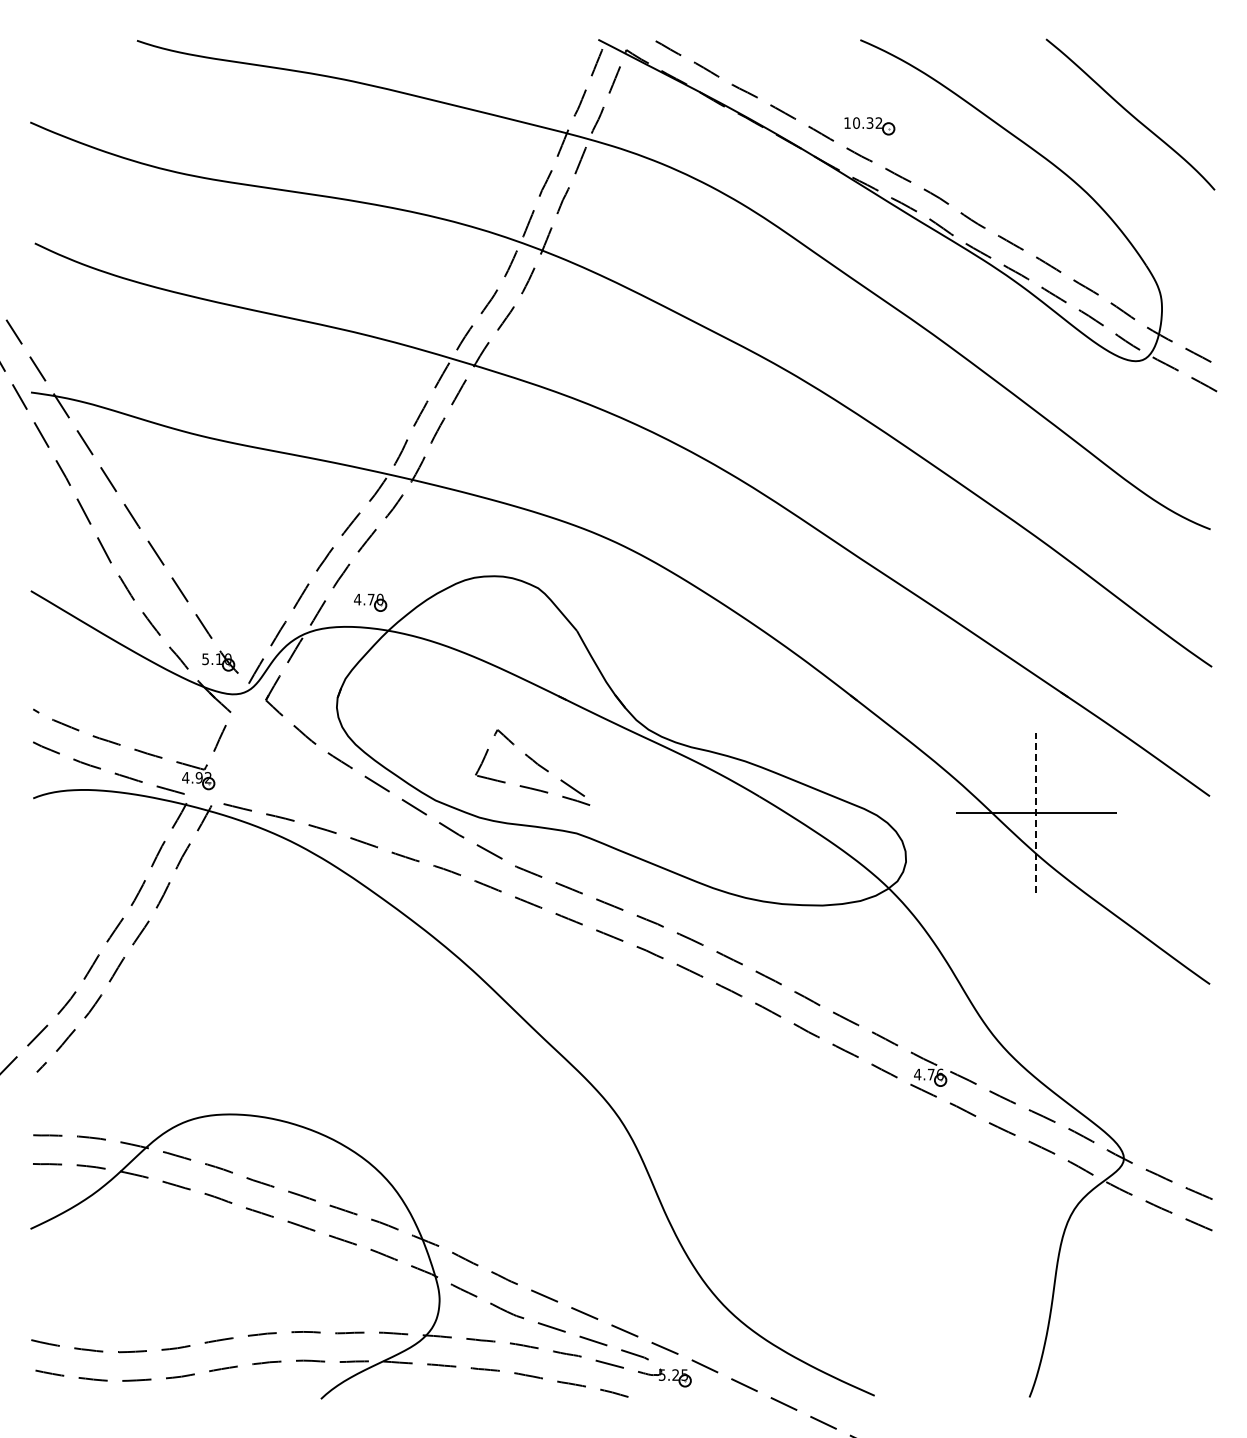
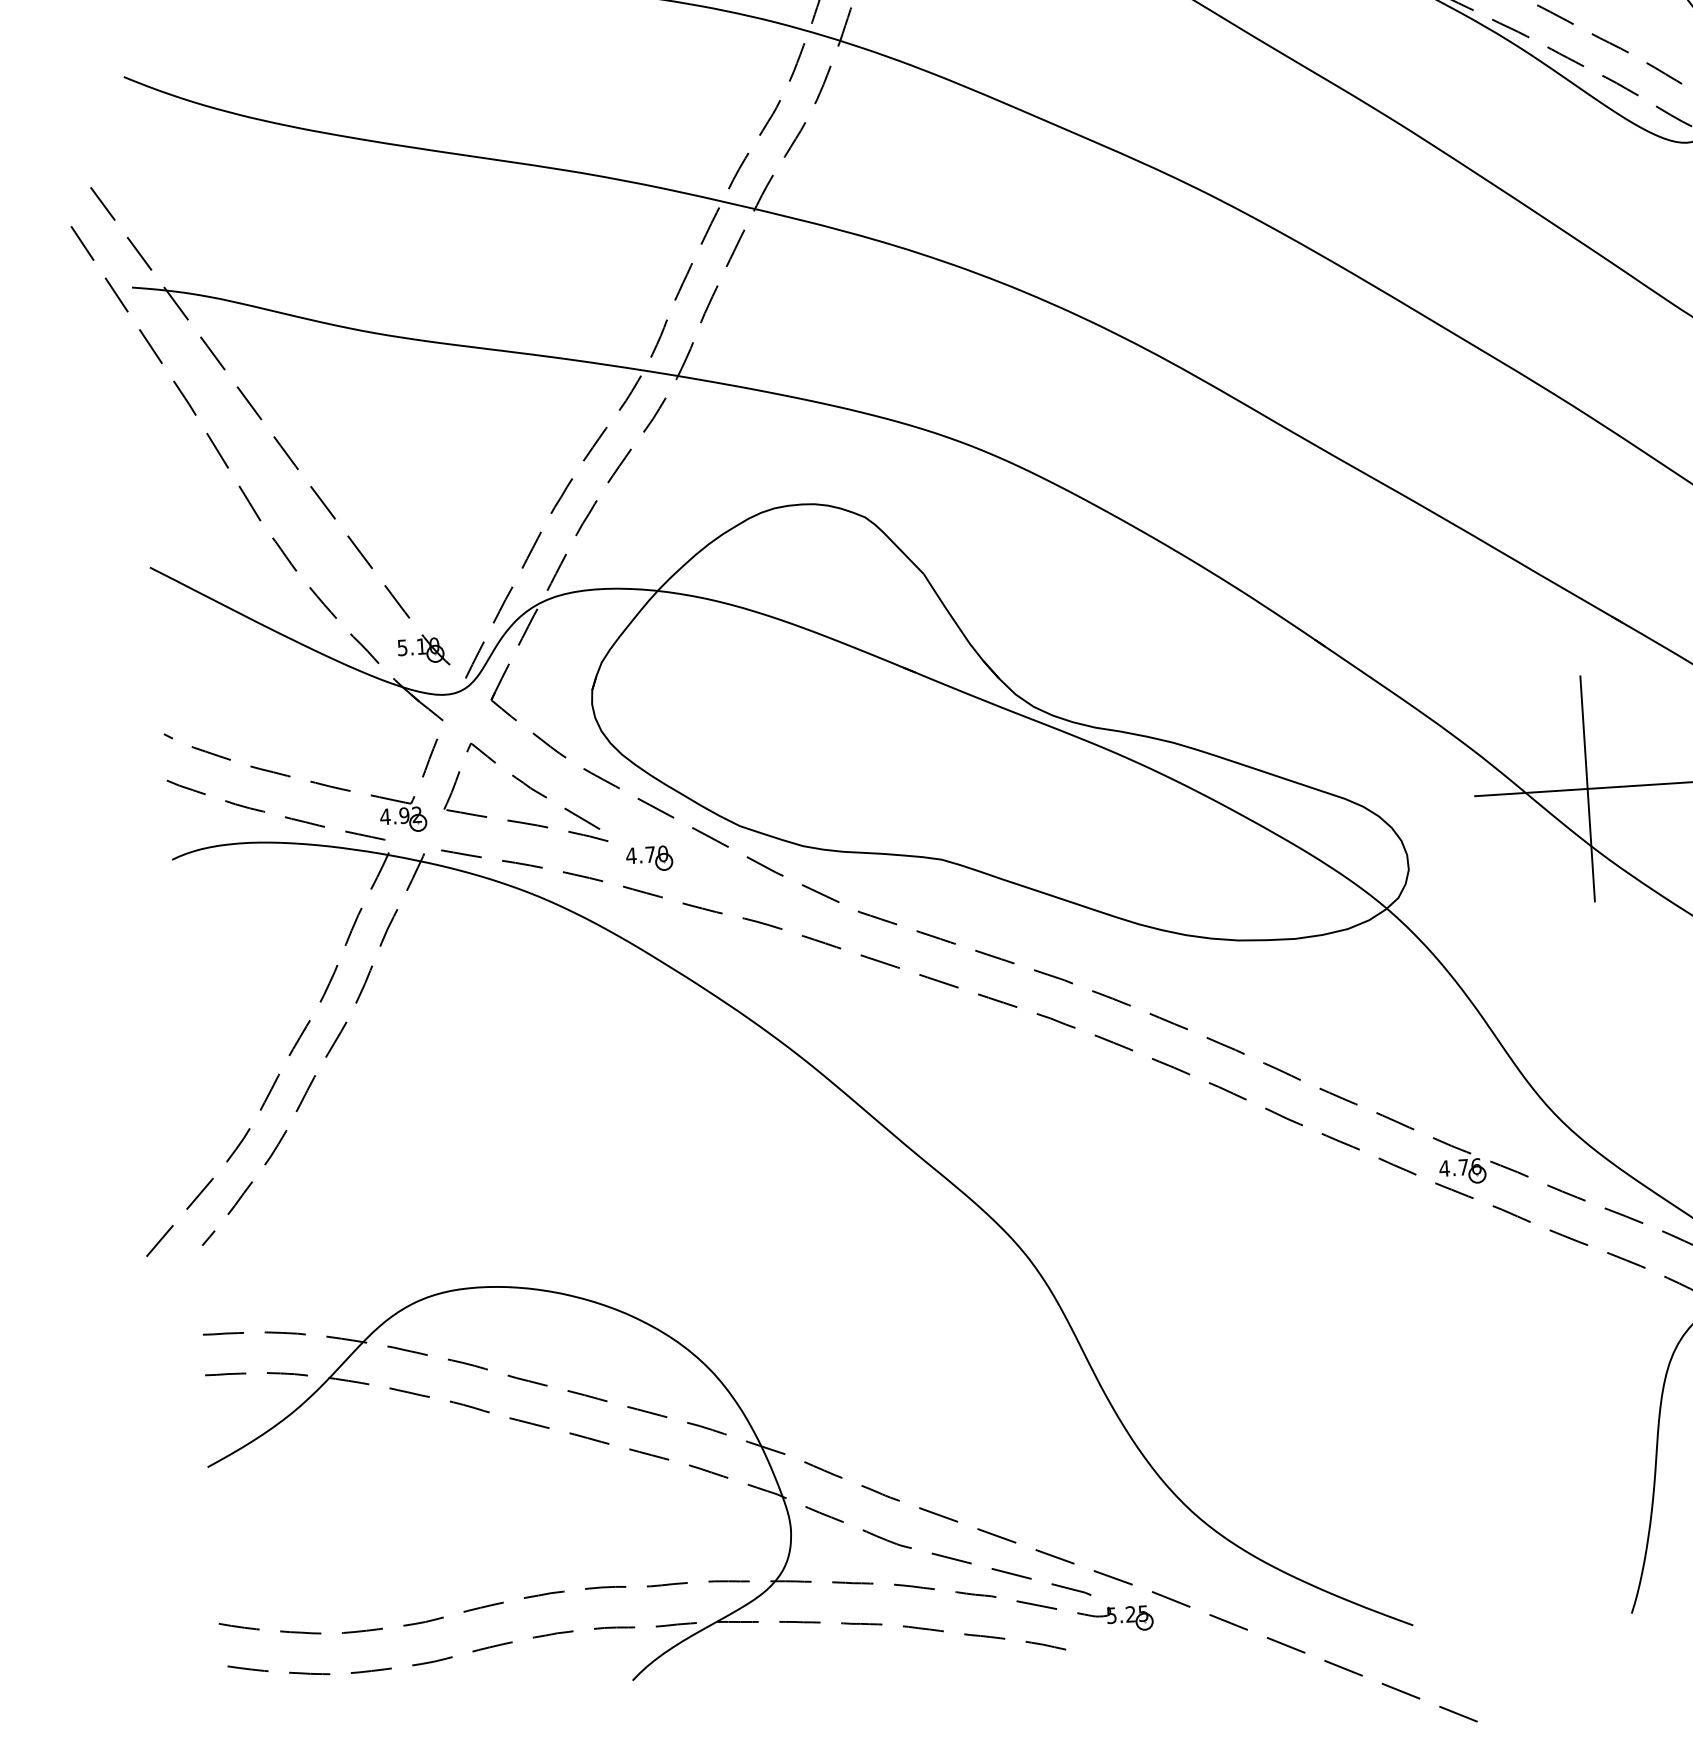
part: (370, 602) -> (649, 858), moved
part: (532, 767) -> (523, 793), moved
line: (1036, 813) -> (1588, 789), dashed -> solid

